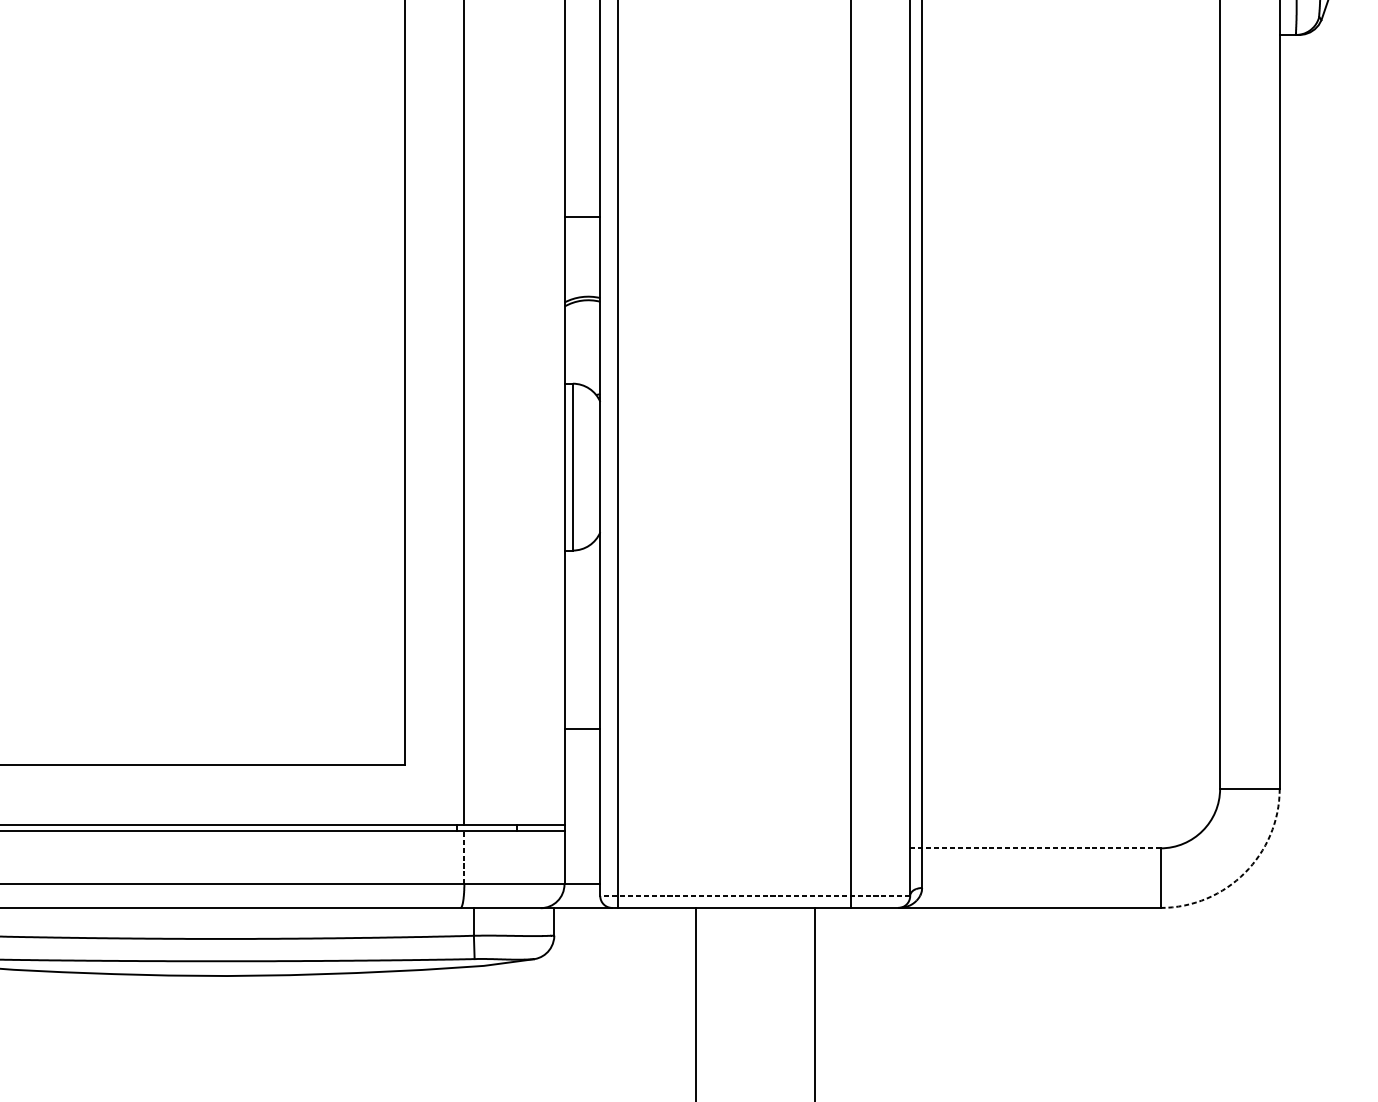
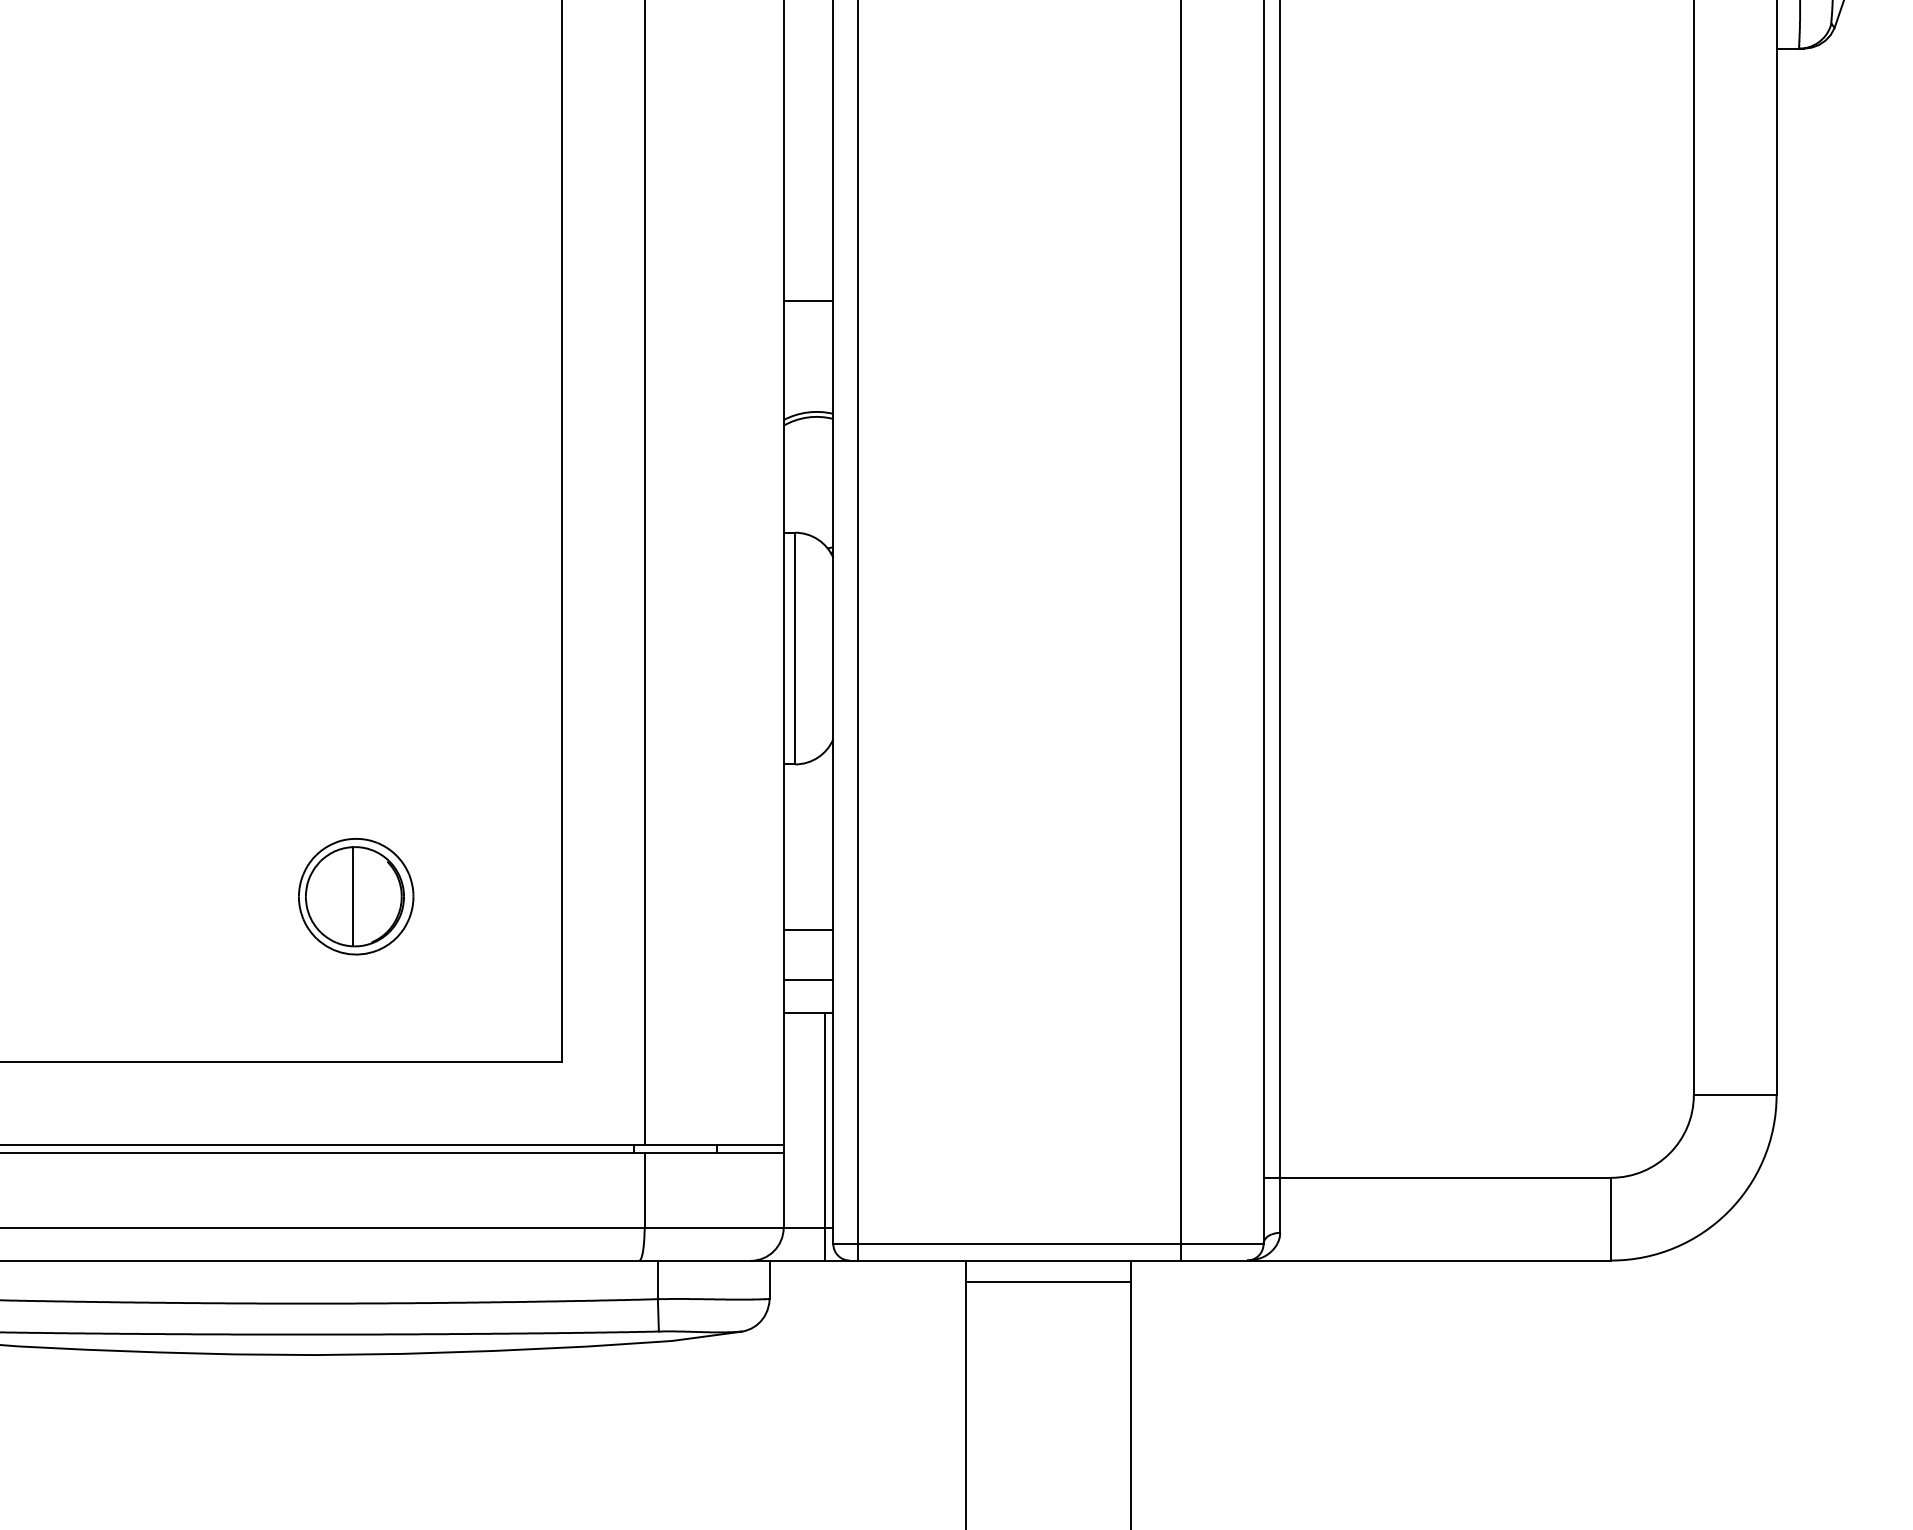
part: (256, 645) -> (356, 896), added
line: (582, 669) -> (808, 929), added
line: (582, 705) -> (808, 979), added
line: (594, 818) -> (825, 1136), added
line: (1035, 848) -> (1437, 1177), dashed -> solid
line: (464, 857) -> (644, 1190), dashed -> solid
arc: (1245, 873) -> (1728, 1212), dashed -> solid
line: (754, 896) -> (1047, 1244), dashed -> solid
line: (755, 923) -> (1048, 1282), added

